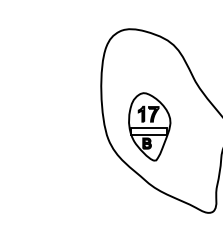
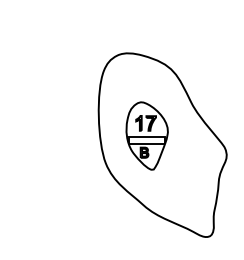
part: (149, 126) -> (146, 135), moved

